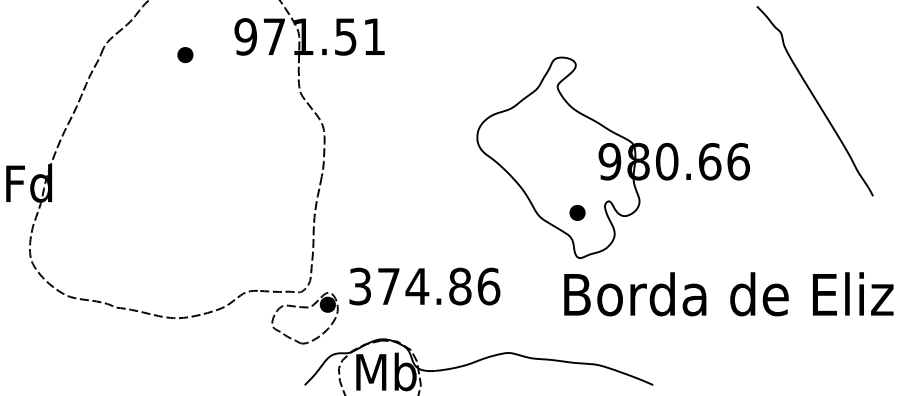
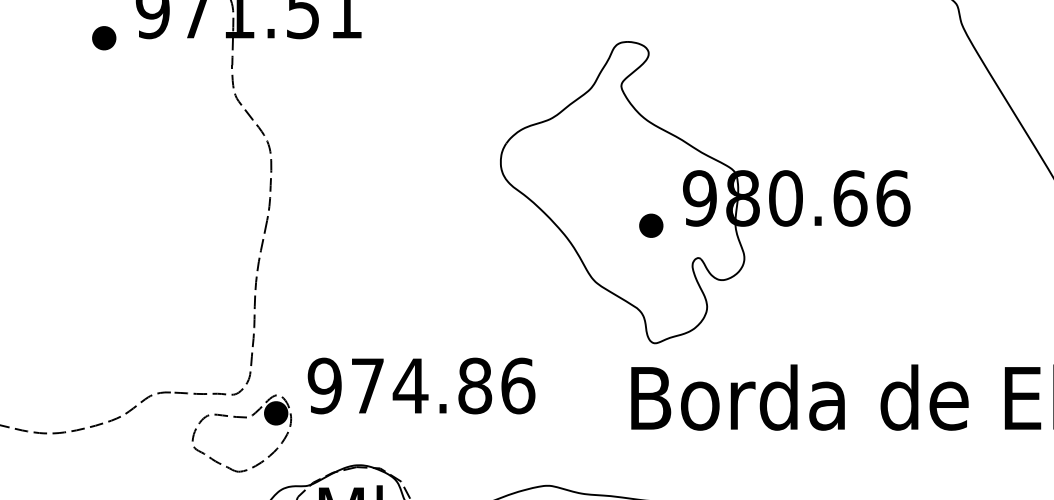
part: (185, 54) -> (104, 37), moved
part: (577, 212) -> (651, 225), moved
text: (360, 286) -> (325, 385), 374.86 -> 974.86

